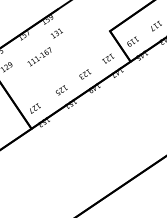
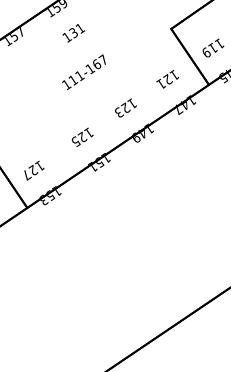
text: (39, 56) -> (84, 71), moved

